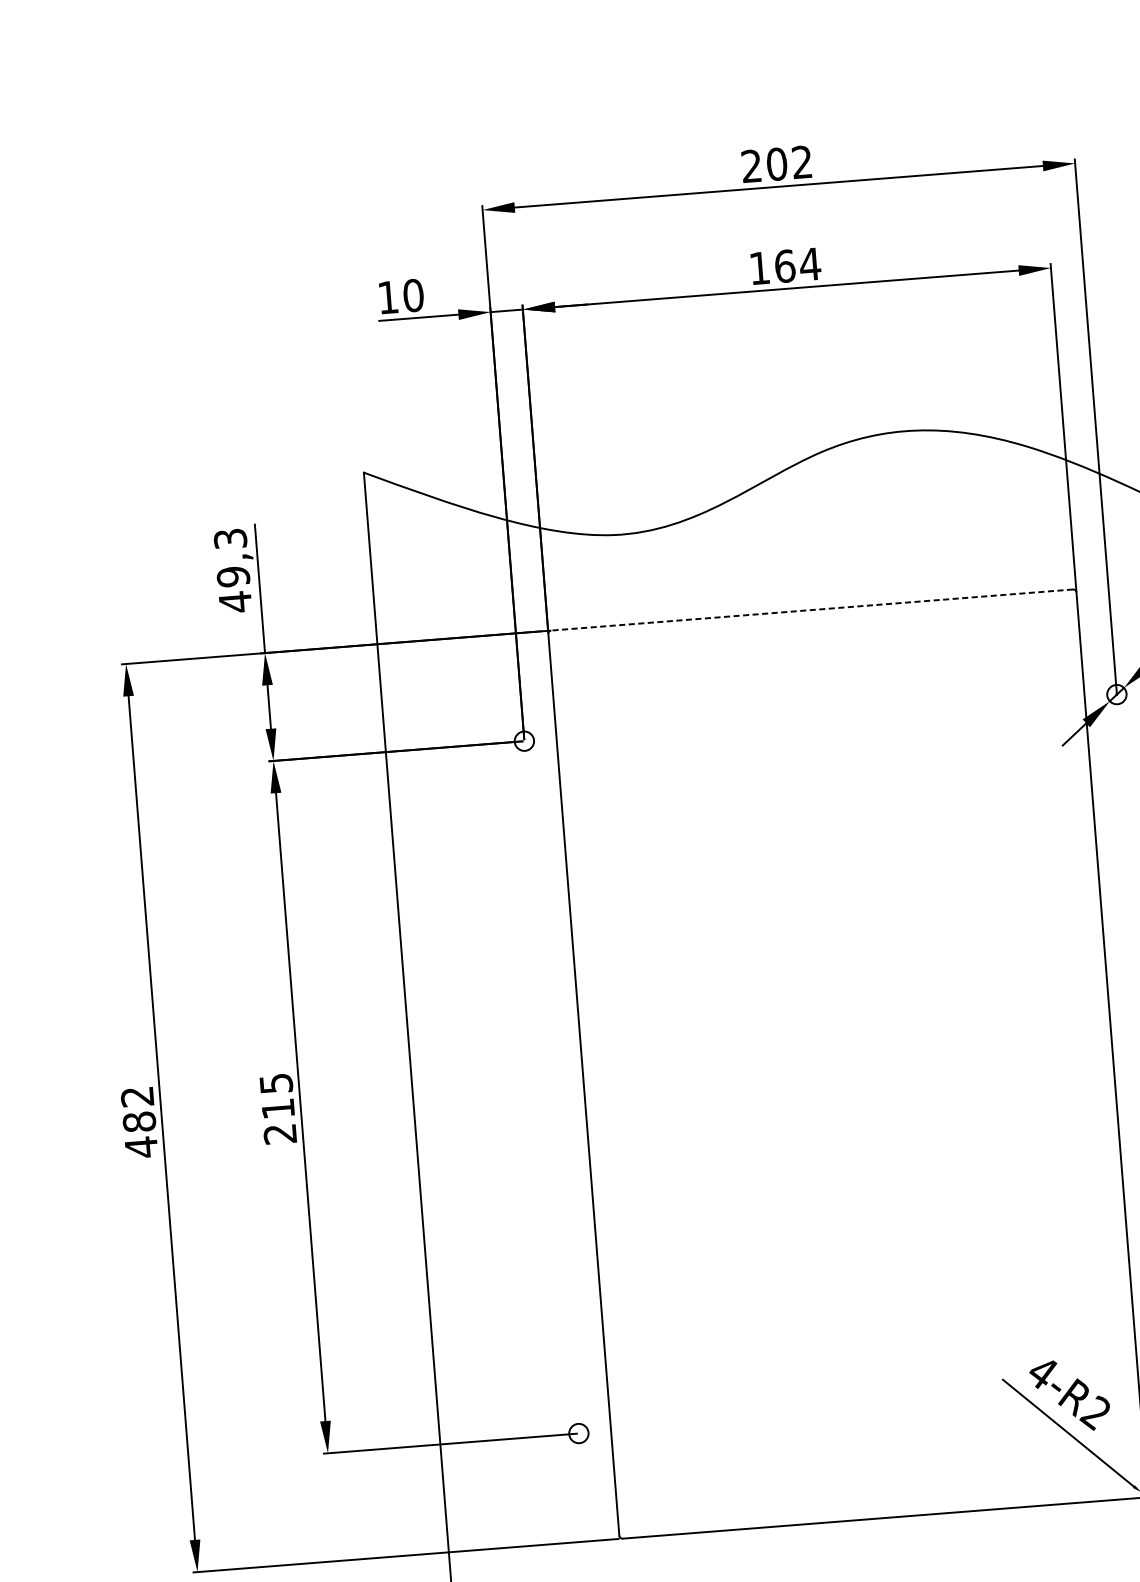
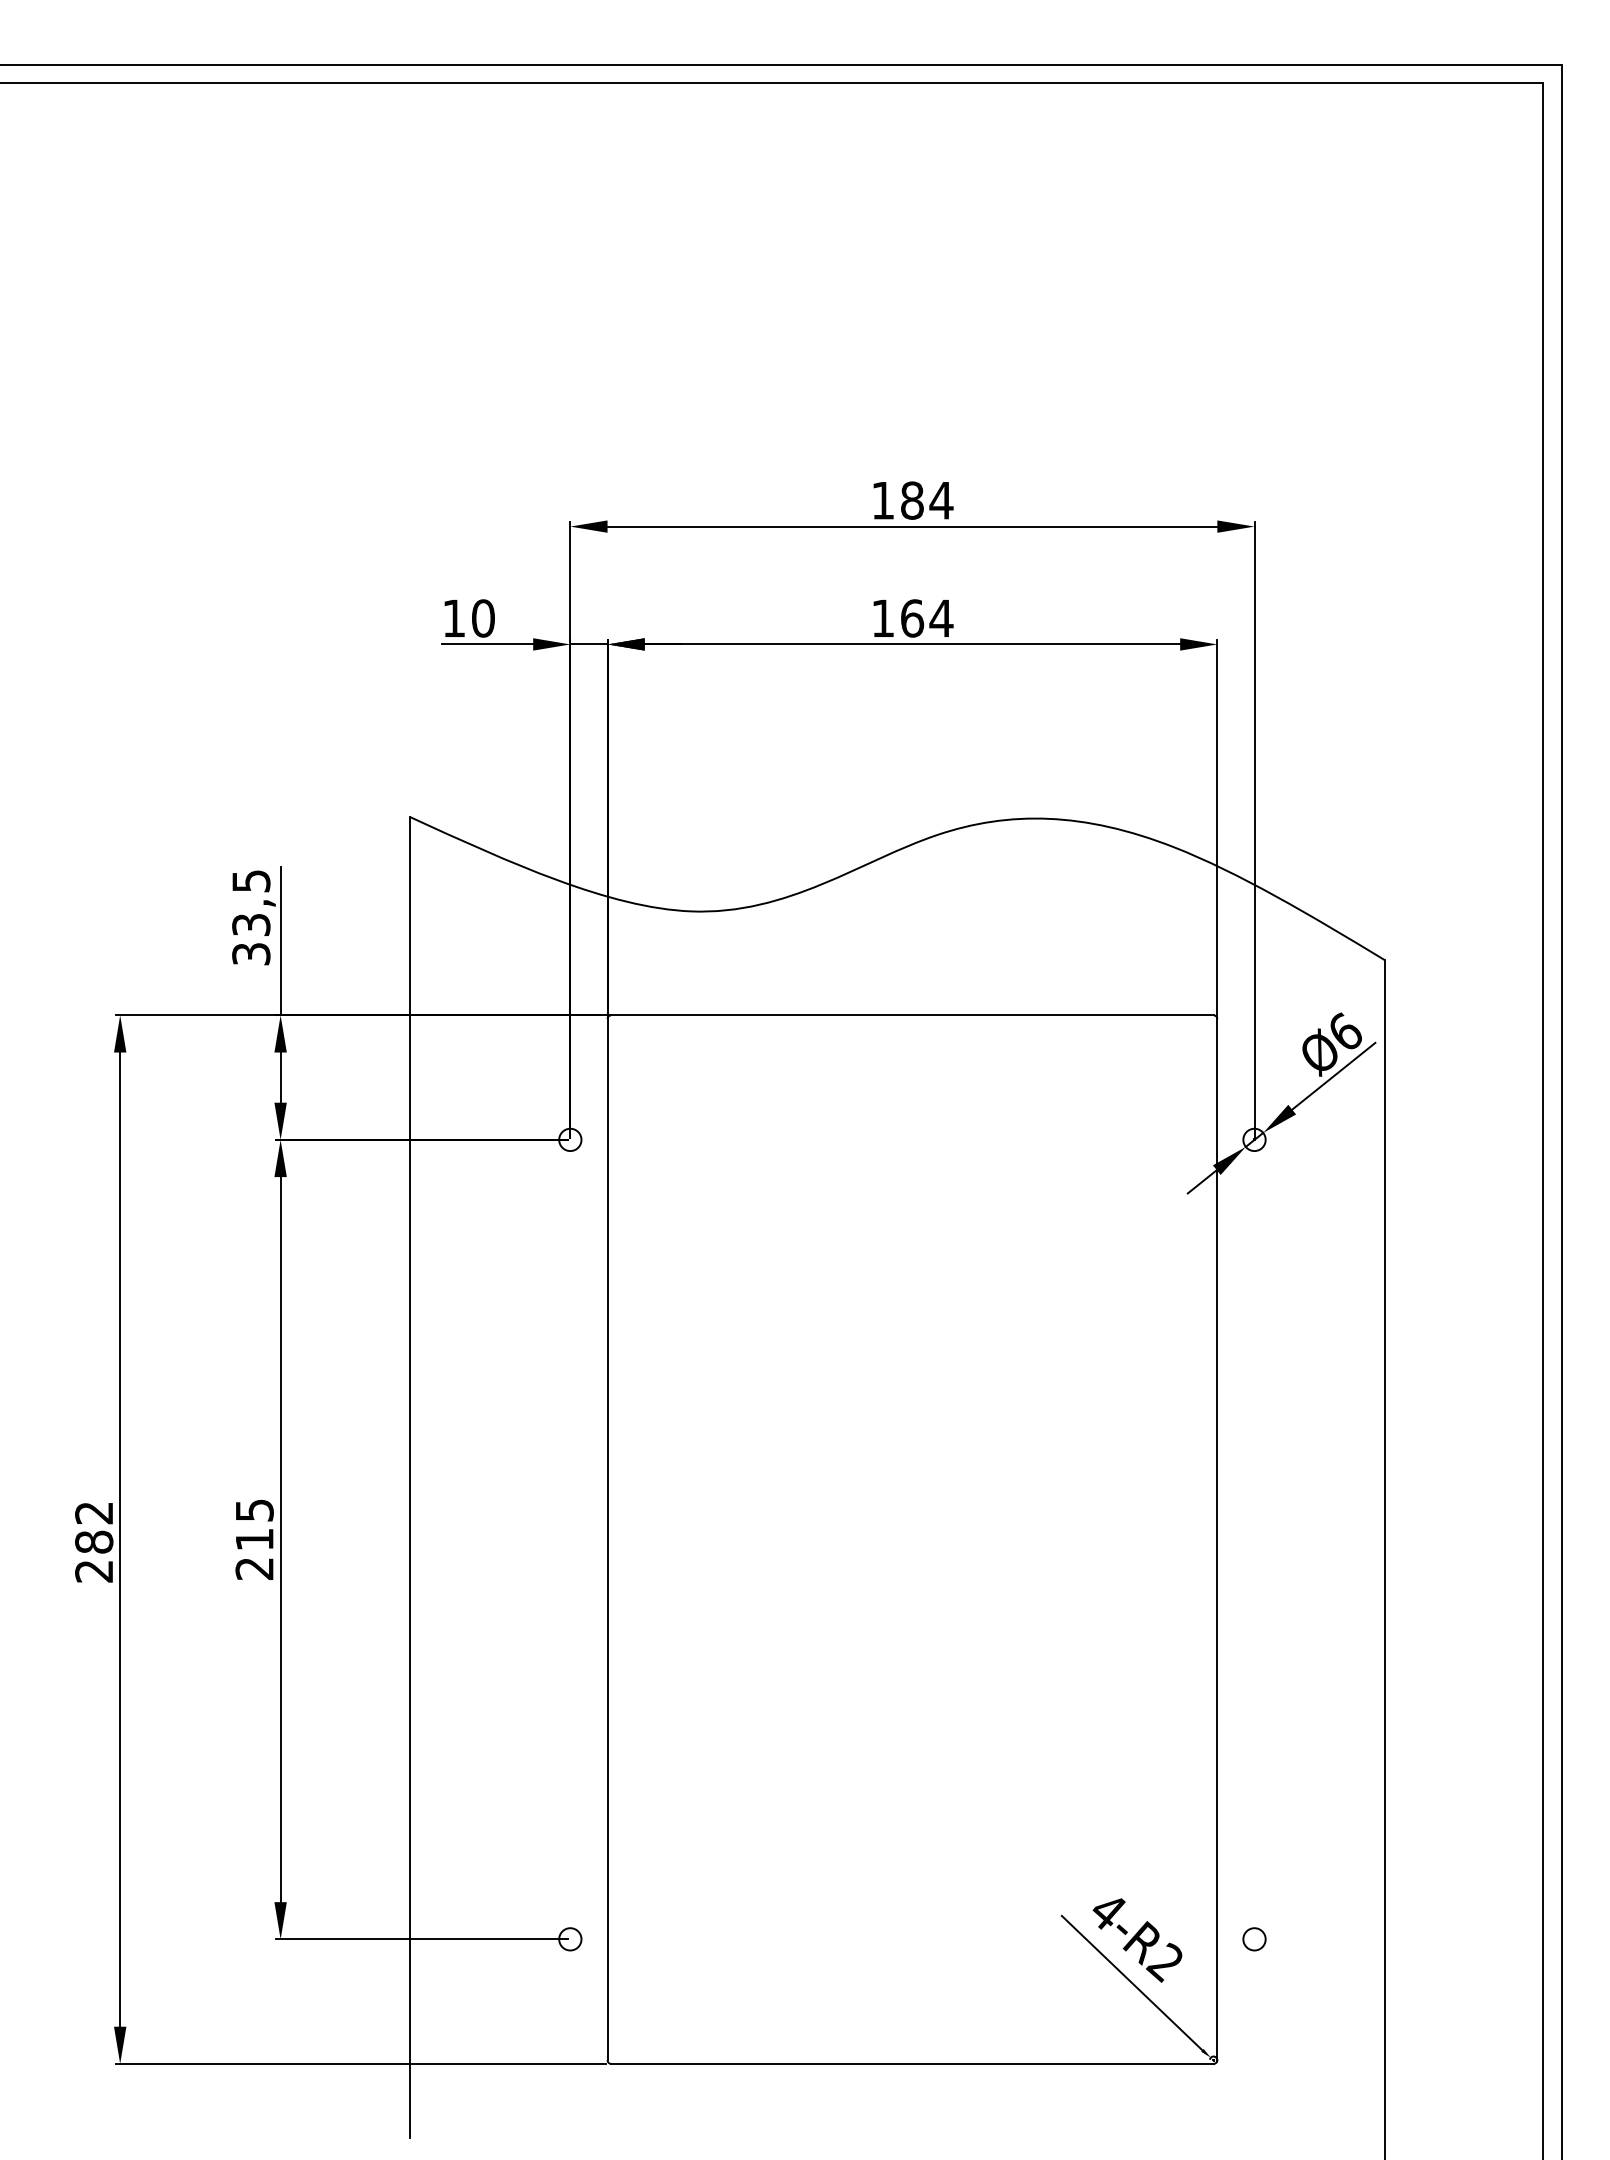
text: (777, 164) -> (912, 500), 202 -> 184
text: (233, 571) -> (251, 918), 49,3 -> 33,5
line: (811, 610) -> (911, 1015), dashed -> solid
text: (140, 1147) -> (93, 1571), 482 -> 282

